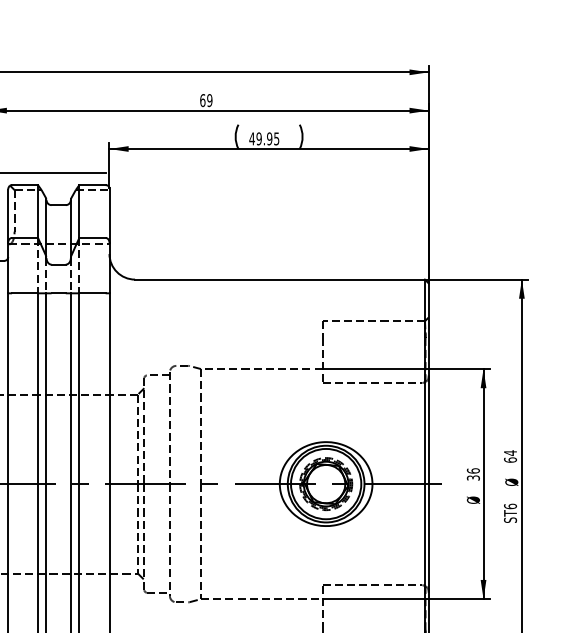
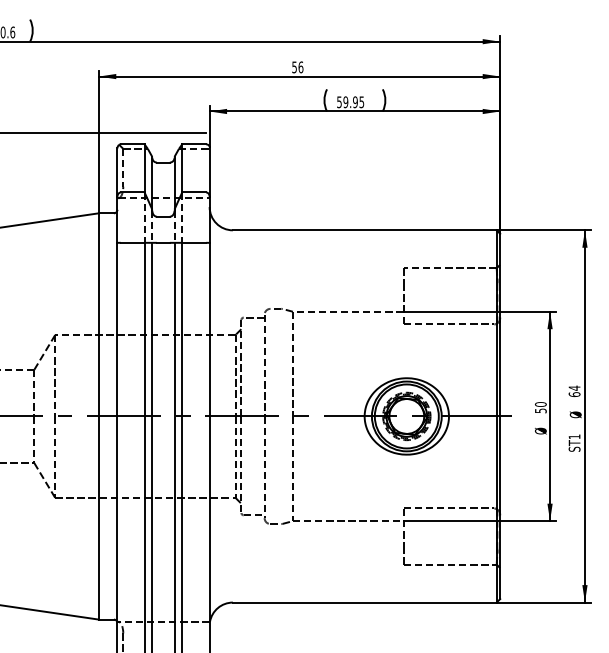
text: (206, 100) -> (297, 67), 69 -> 56
text: (252, 139) -> (339, 102), 49.95 -> 59.95
text: (473, 474) -> (540, 407), 36 -> 50
text: (510, 506) -> (574, 436), ST6 -> ST1

